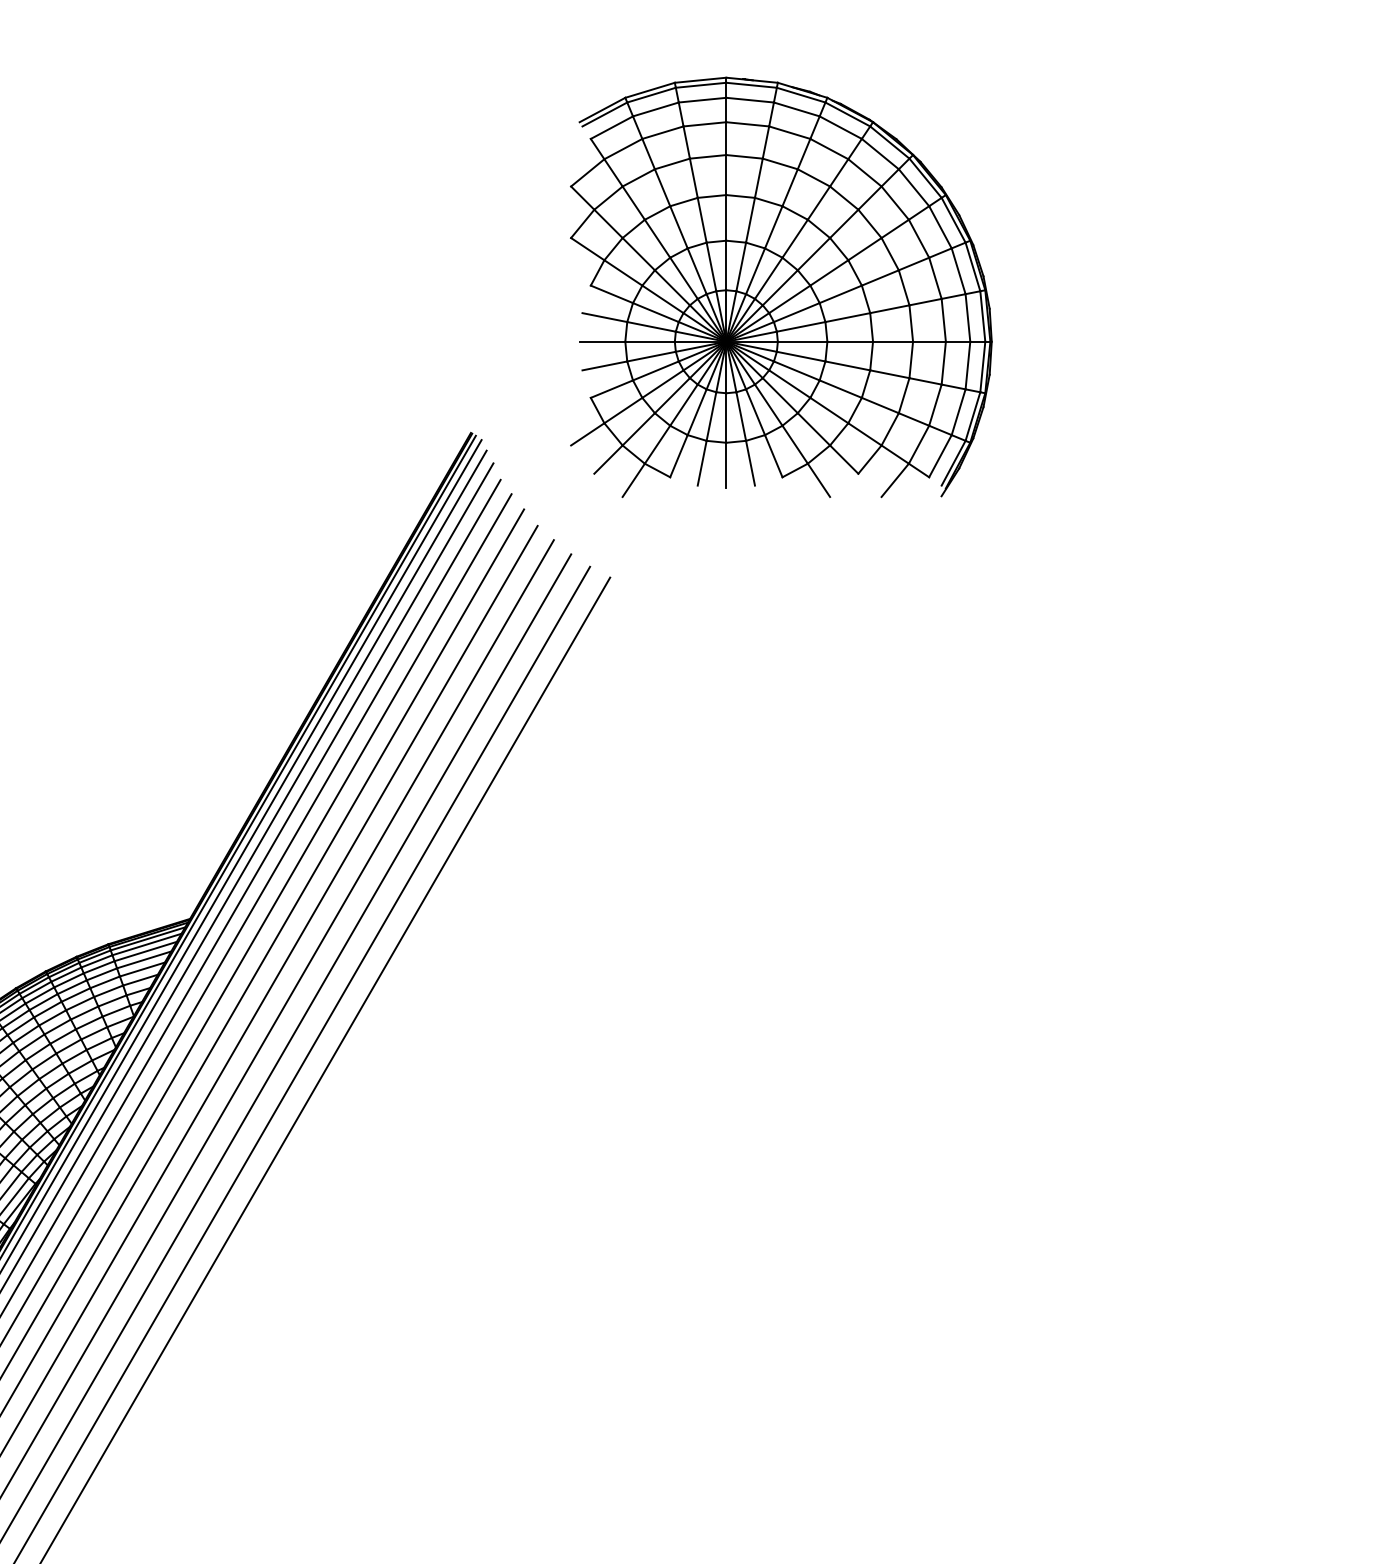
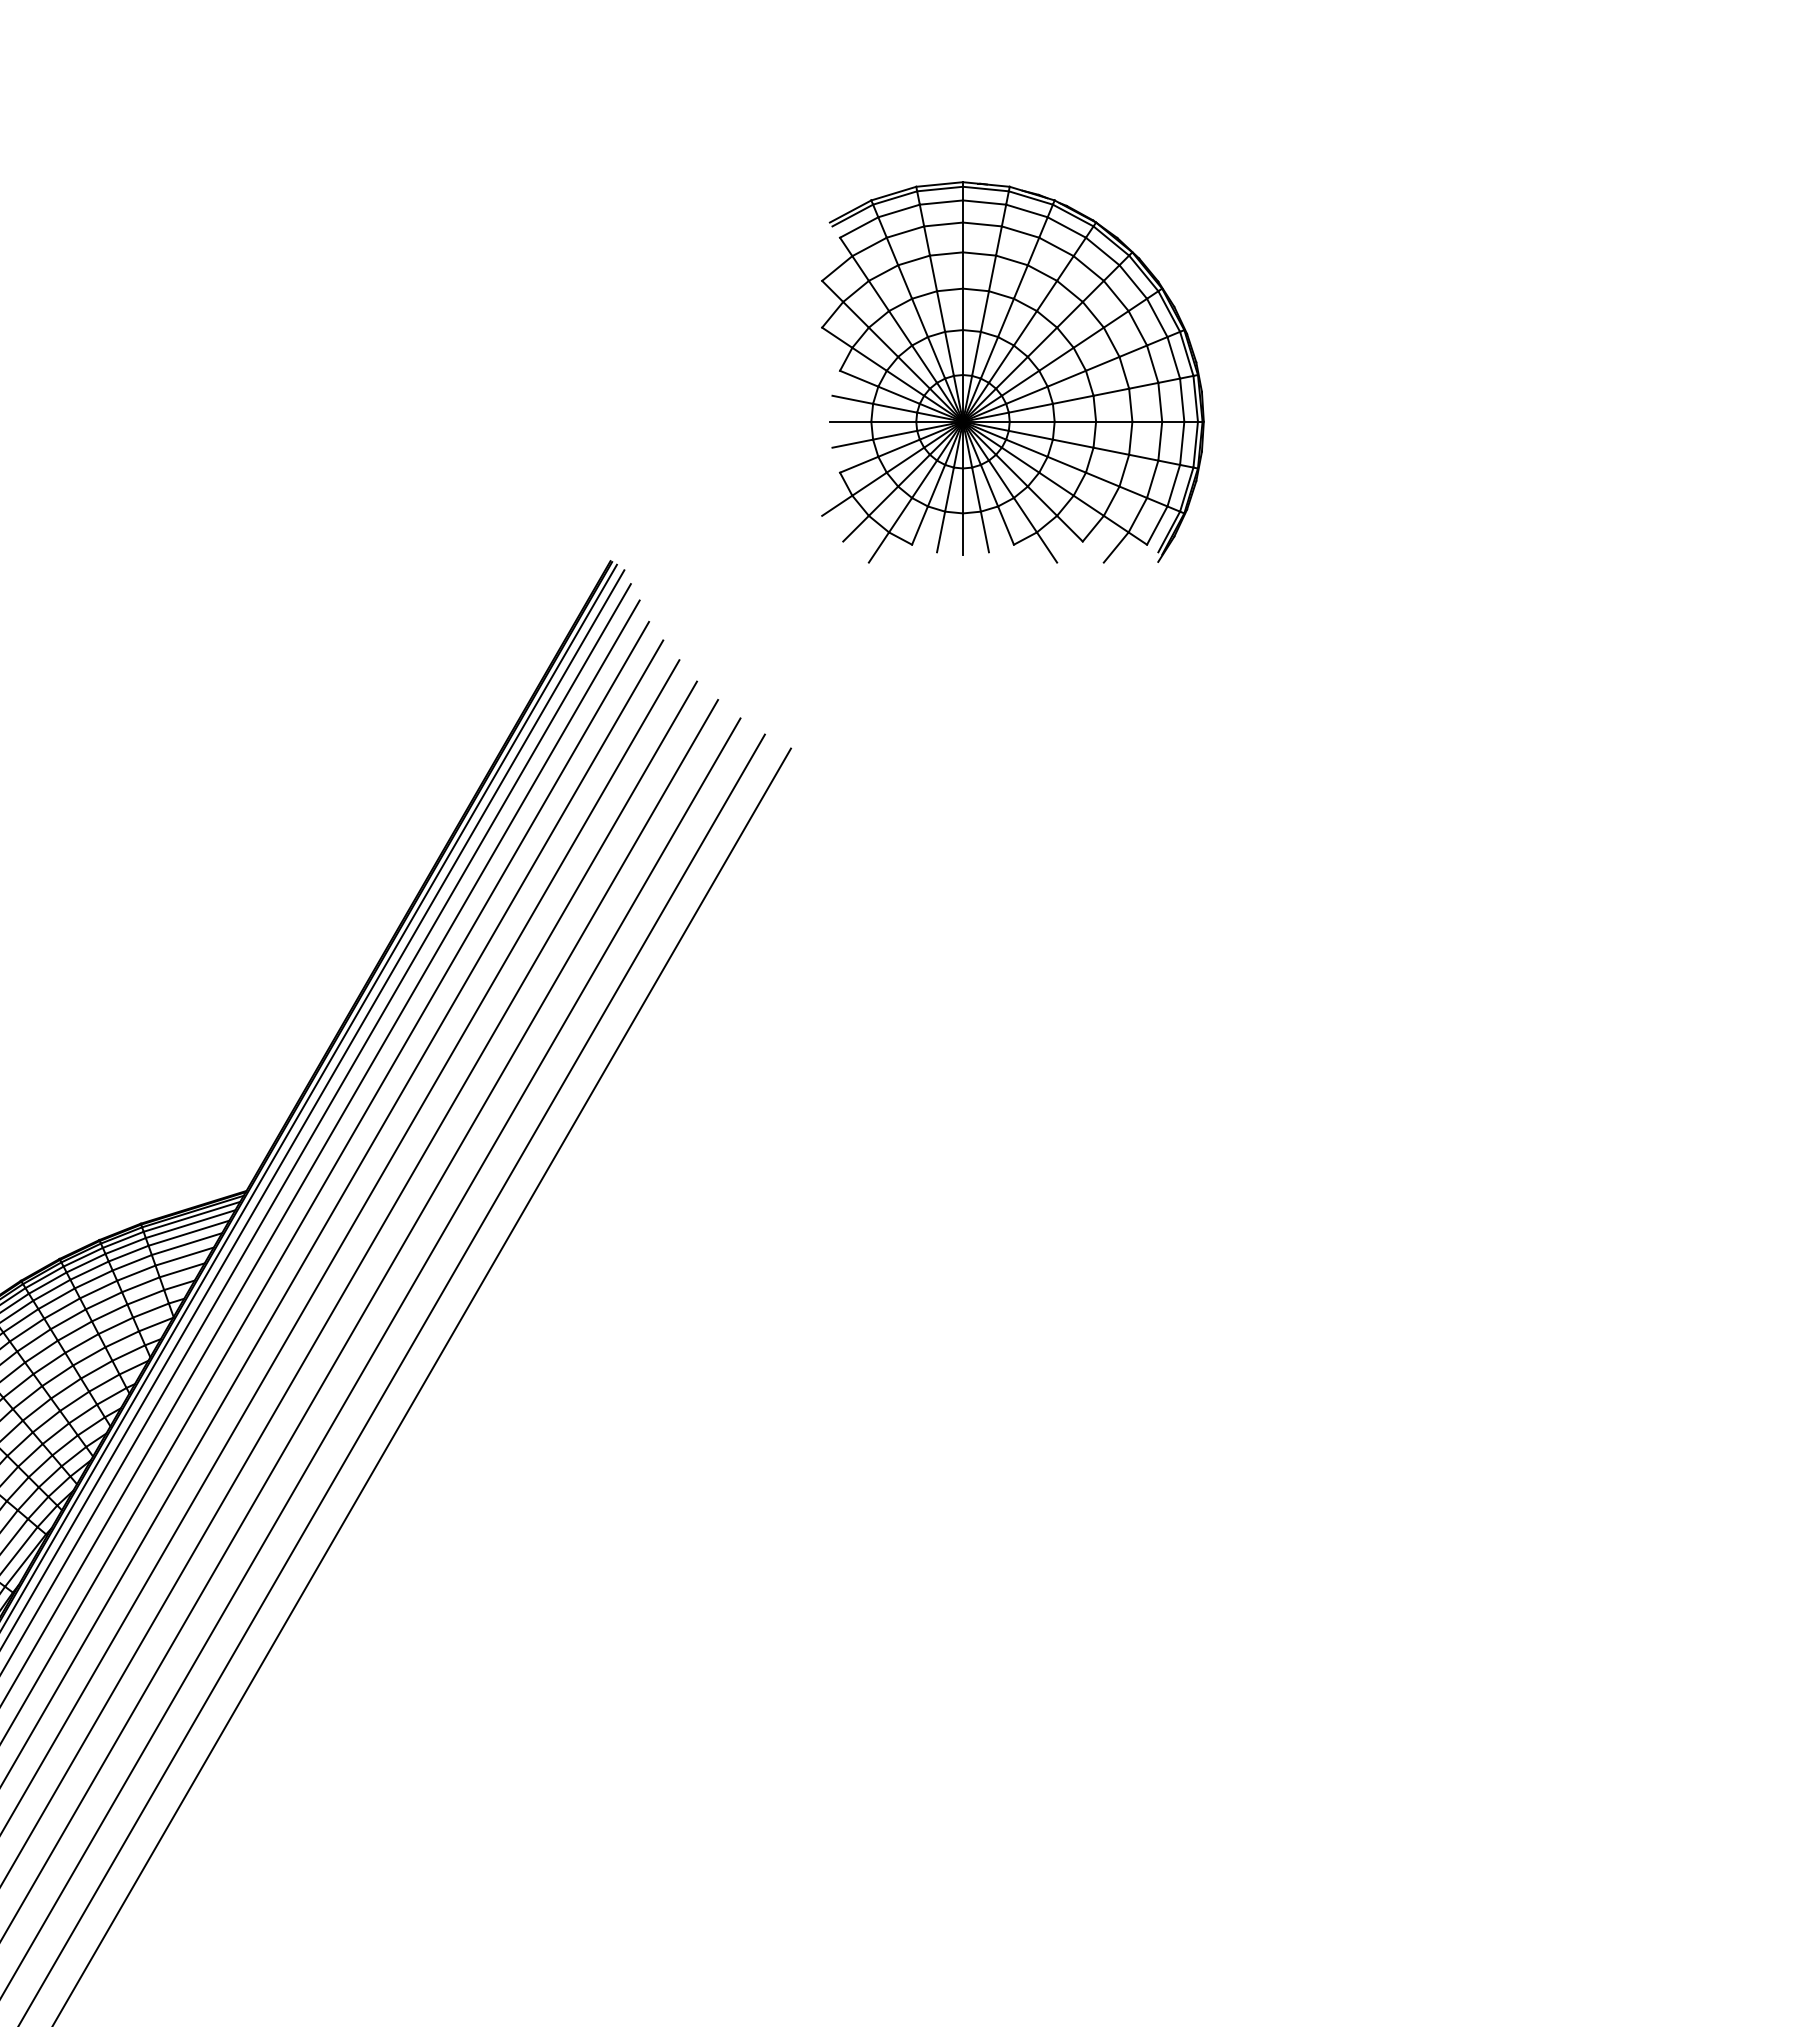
part: (781, 287) -> (1012, 372), size x0.7

